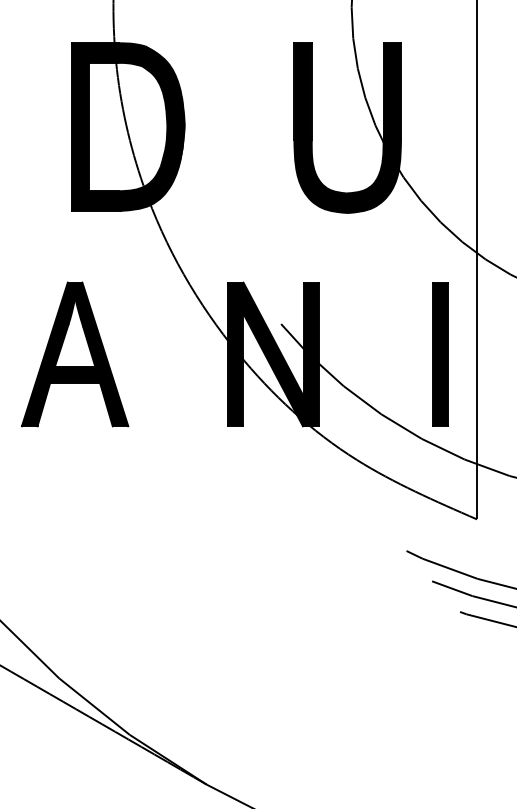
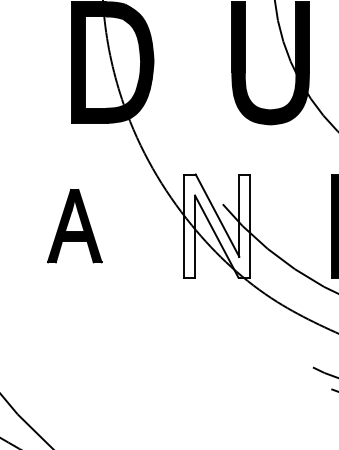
part: (75, 354) -> (74, 226), size x0.7
fill: (272, 354) -> (216, 226), removed

